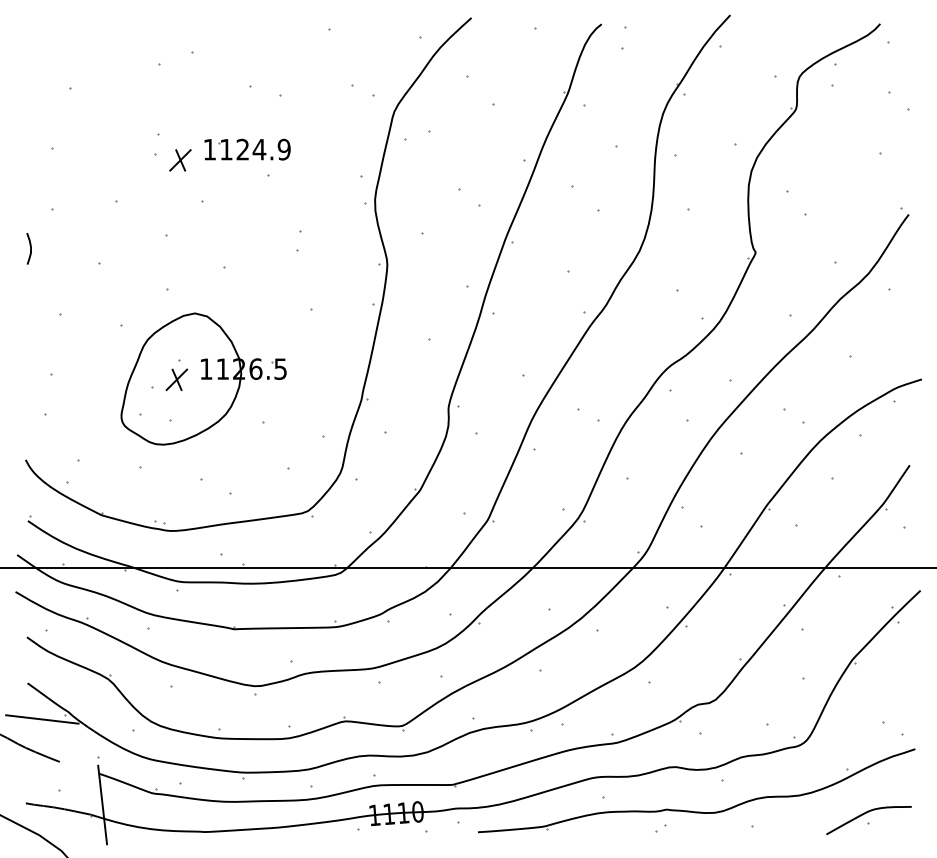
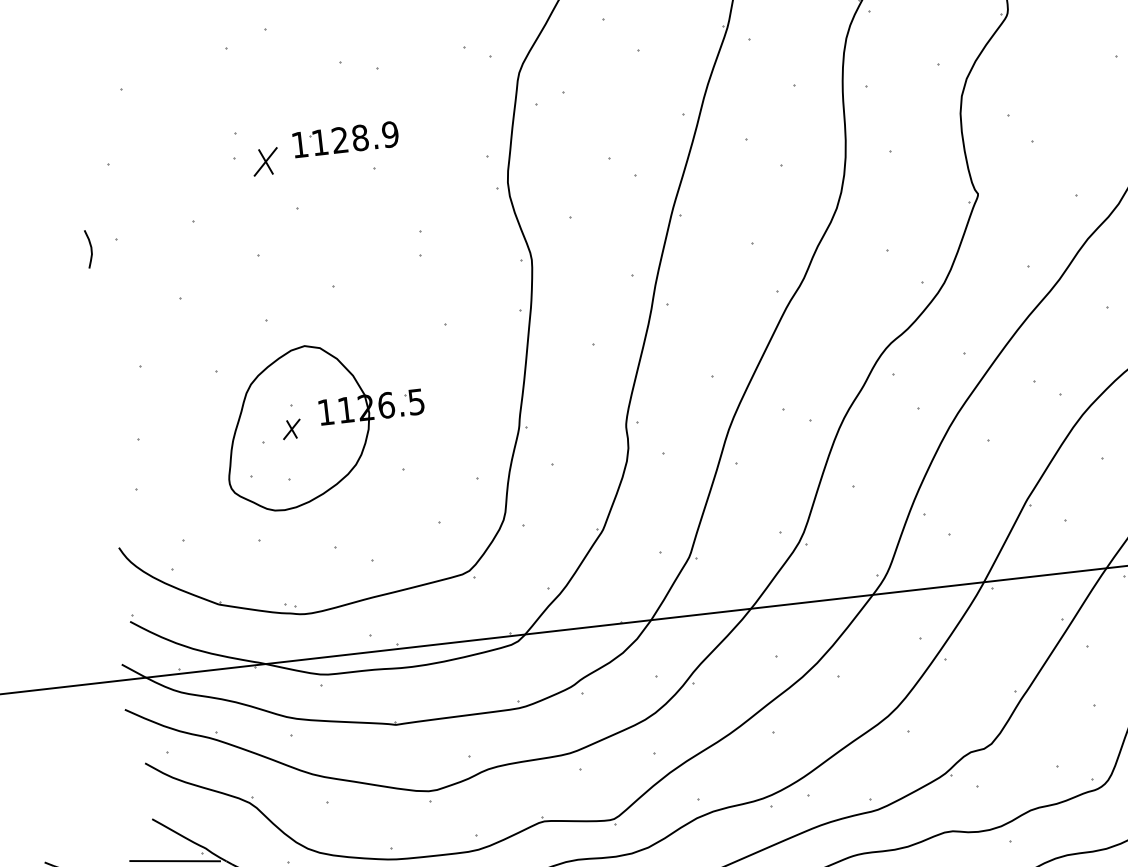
text: (259, 149) -> (360, 137), 1124.9 -> 1128.9
curve: (30, 248) -> (90, 248), moved
part: (176, 379) -> (291, 429), size x0.7

